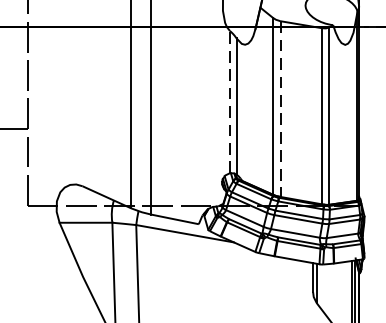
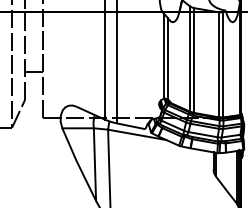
line: (229, 100) -> (163, 55), dashed -> solid
line: (281, 110) -> (194, 61), dashed -> solid

